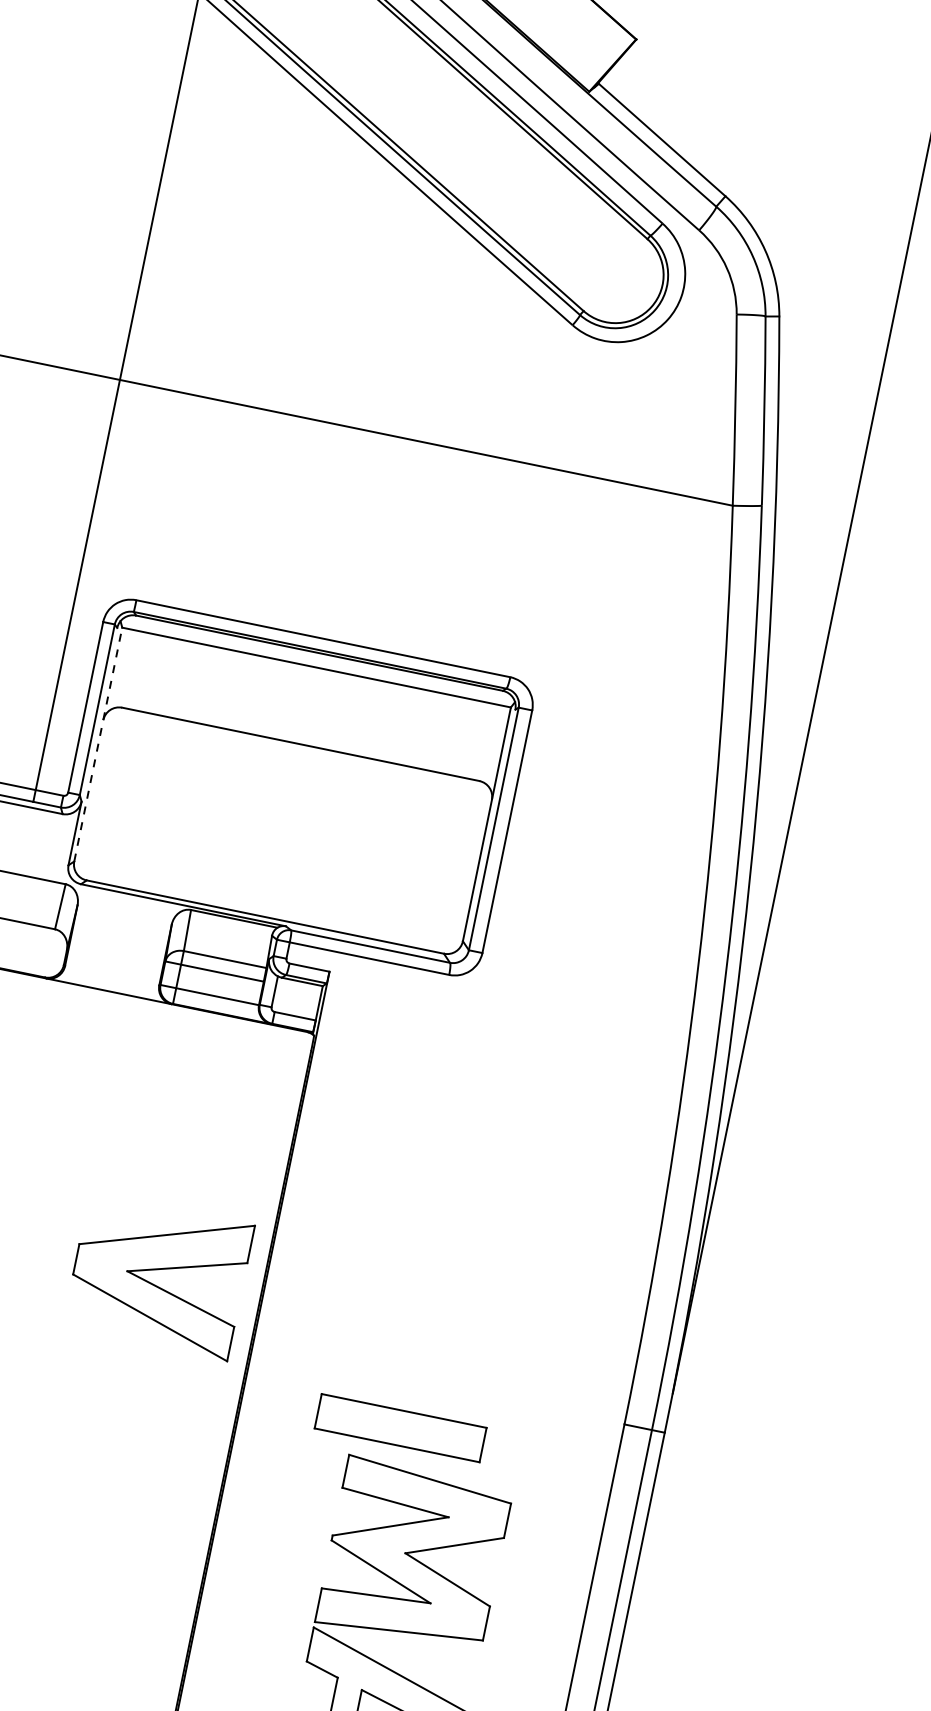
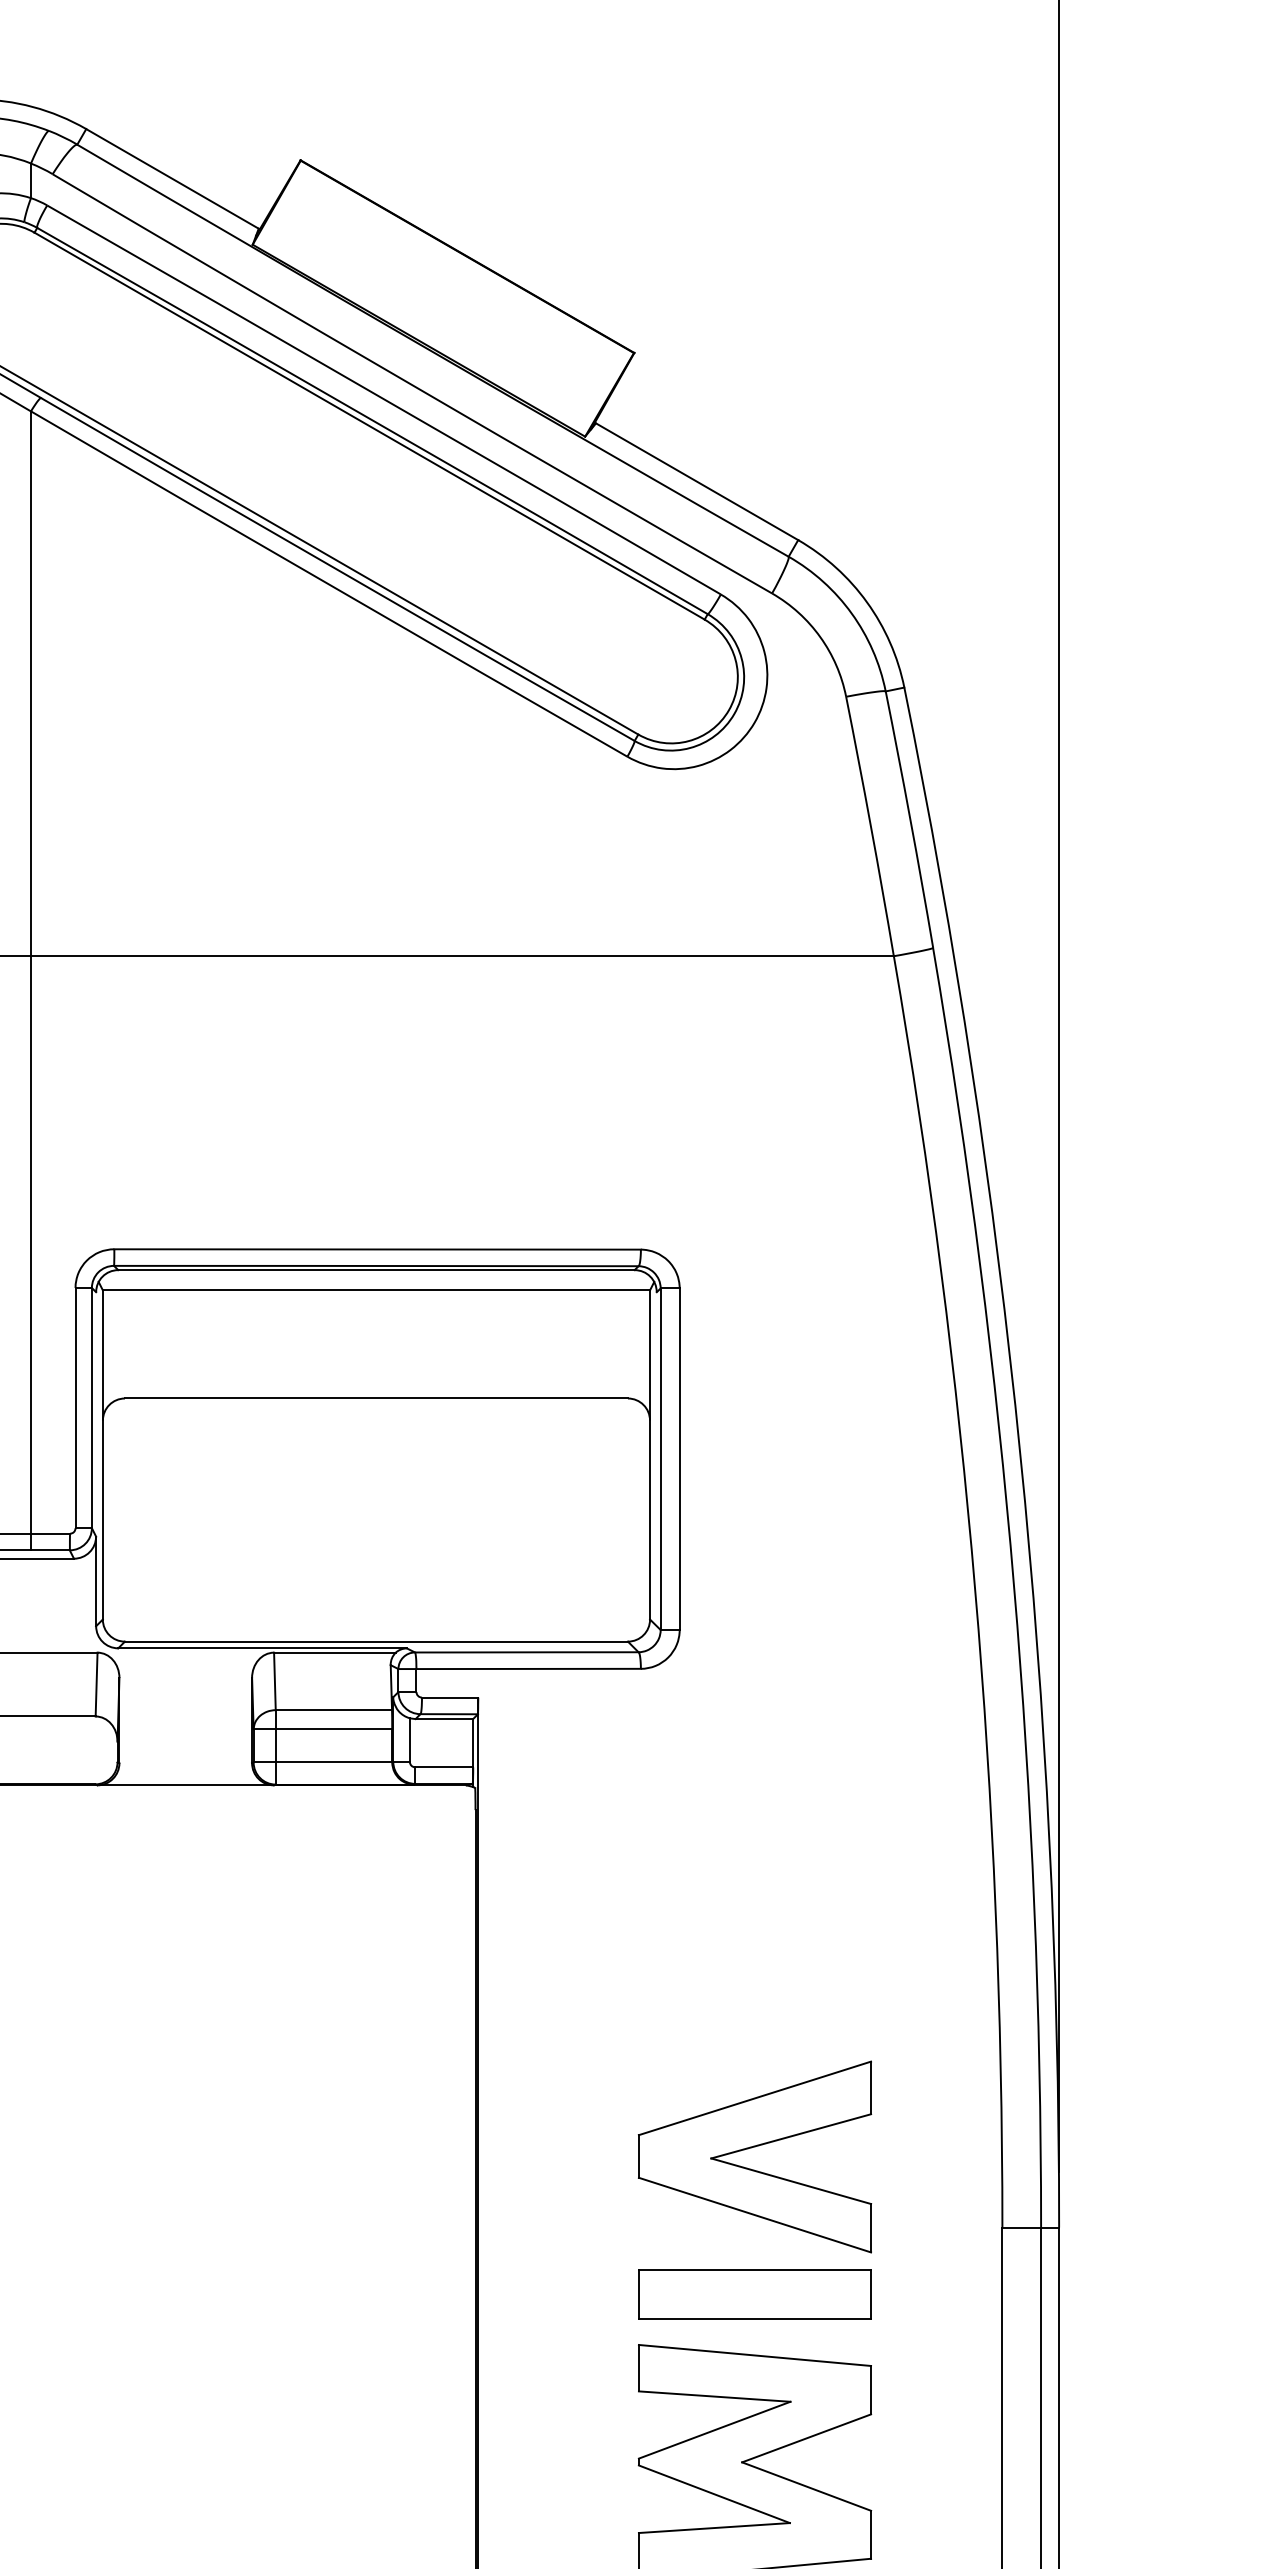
line: (98, 744) -> (102, 1454), dashed -> solid
part: (157, 1270) -> (751, 2148), moved
part: (400, 1427) -> (754, 2294), moved

